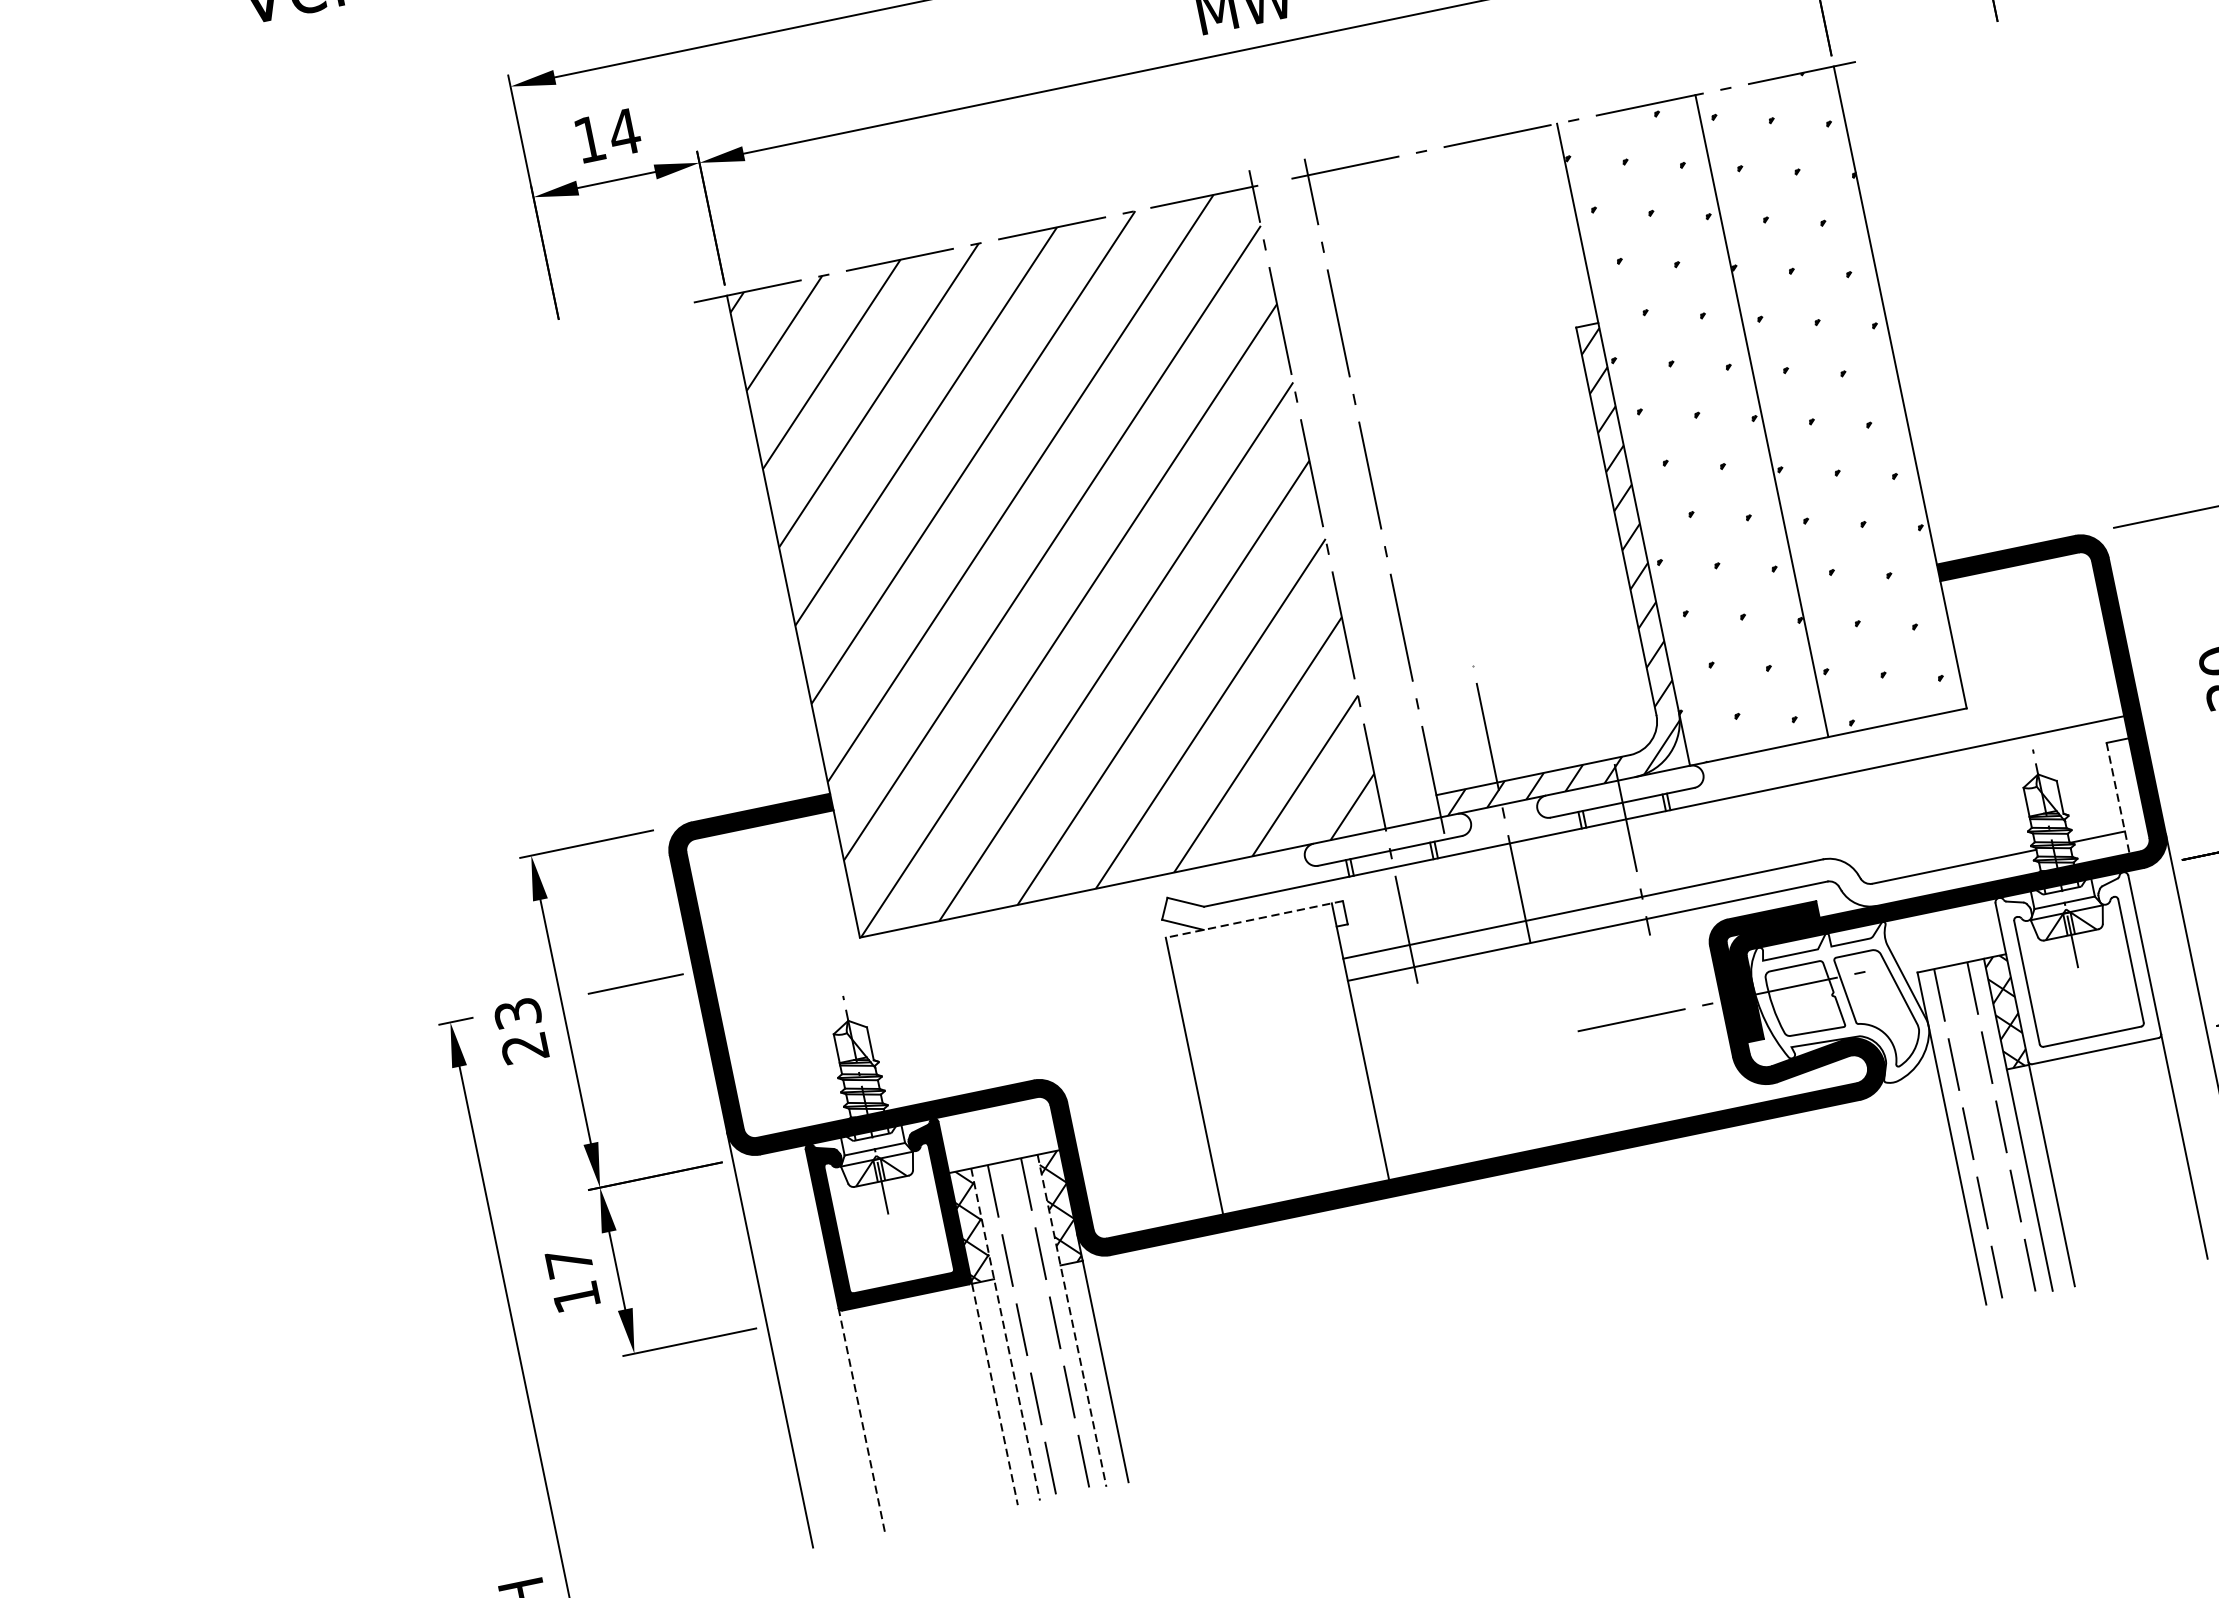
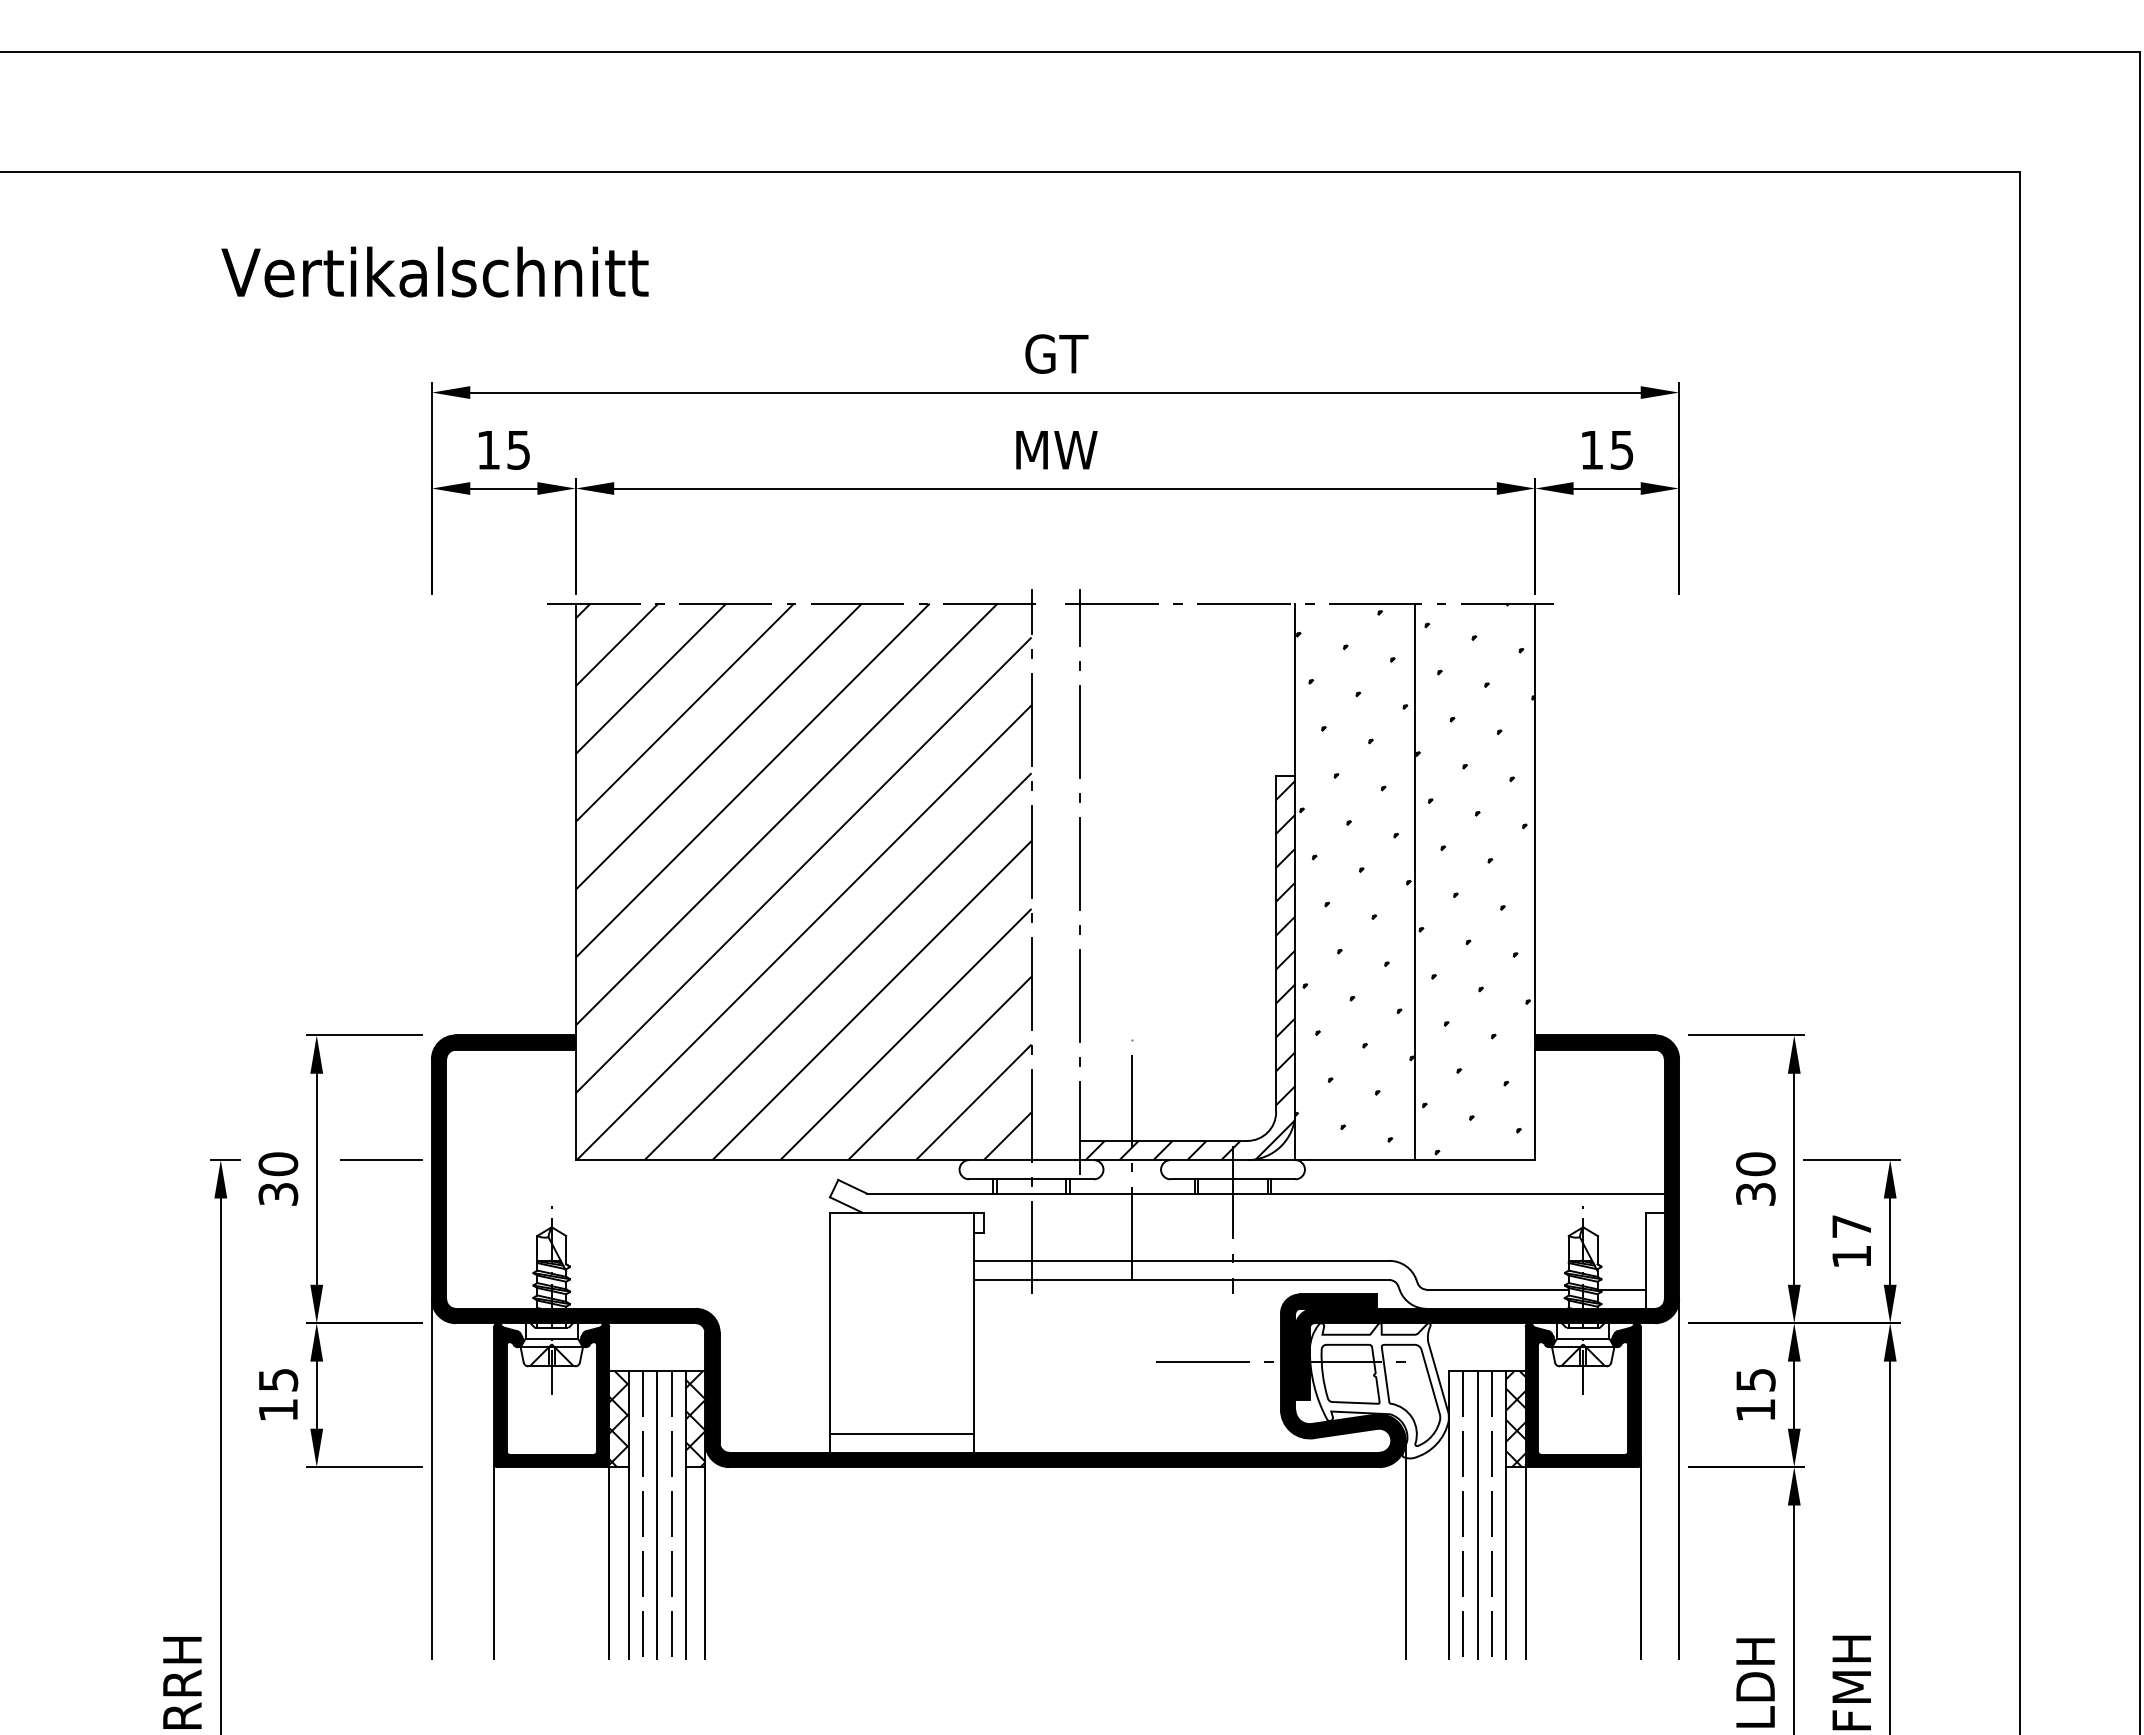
text: (624, 132) -> (518, 450), 14 -> 15
line: (2117, 797) -> (1645, 1260), dashed -> solid
line: (1253, 919) -> (906, 1212), dashed -> solid
fill: (2077, 968) -> (1582, 1395), added
text: (521, 1029) -> (278, 1178), 23 -> 30
line: (1985, 1132) -> (1477, 1515), added
line: (1300, 1175) -> (901, 1433), added
line: (1910, 1188) -> (1405, 1549), added
text: (569, 1262) -> (278, 1380), 17 -> 15
line: (1072, 1321) -> (686, 1515), dashed -> solid
line: (1039, 1328) -> (657, 1515), added
line: (1005, 1335) -> (628, 1515), dashed -> solid
line: (995, 1394) -> (609, 1563), dashed -> solid
line: (862, 1421) -> (494, 1562), dashed -> solid

